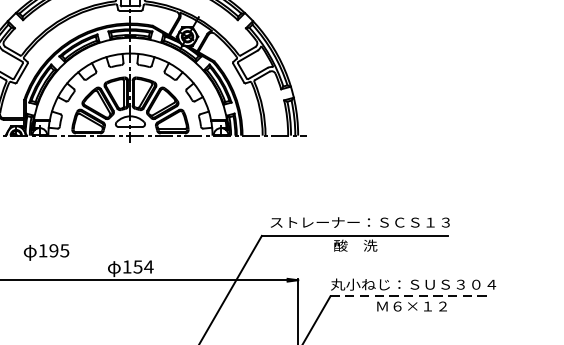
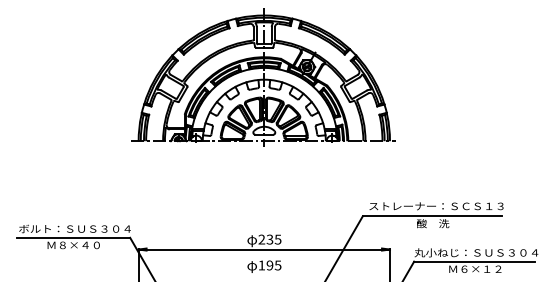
text: (46, 252) -> (264, 266), moved
text: (137, 266) -> (269, 239), 154 -> 235
line: (412, 296) -> (475, 261), dashed -> solid

